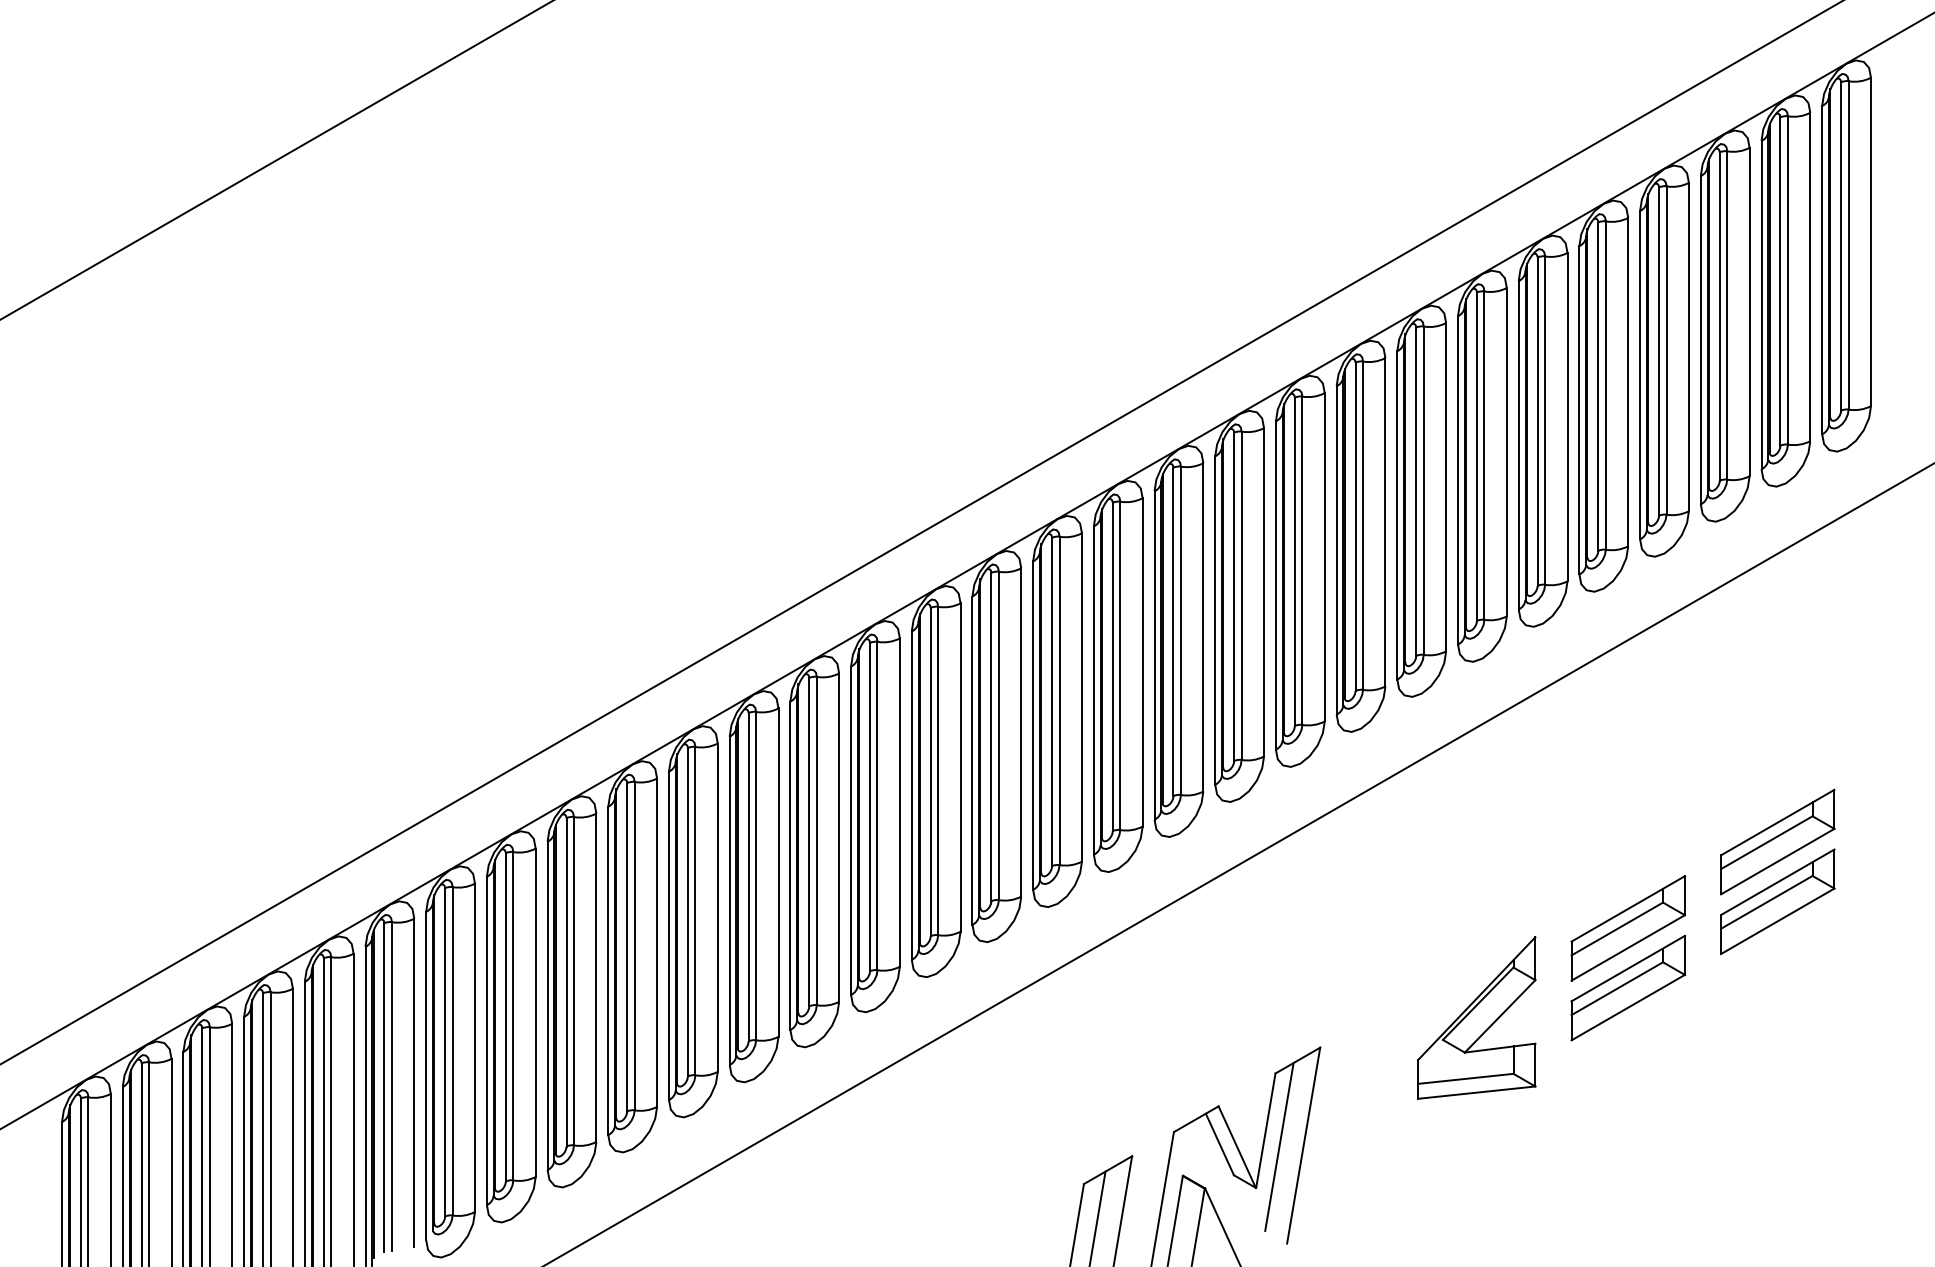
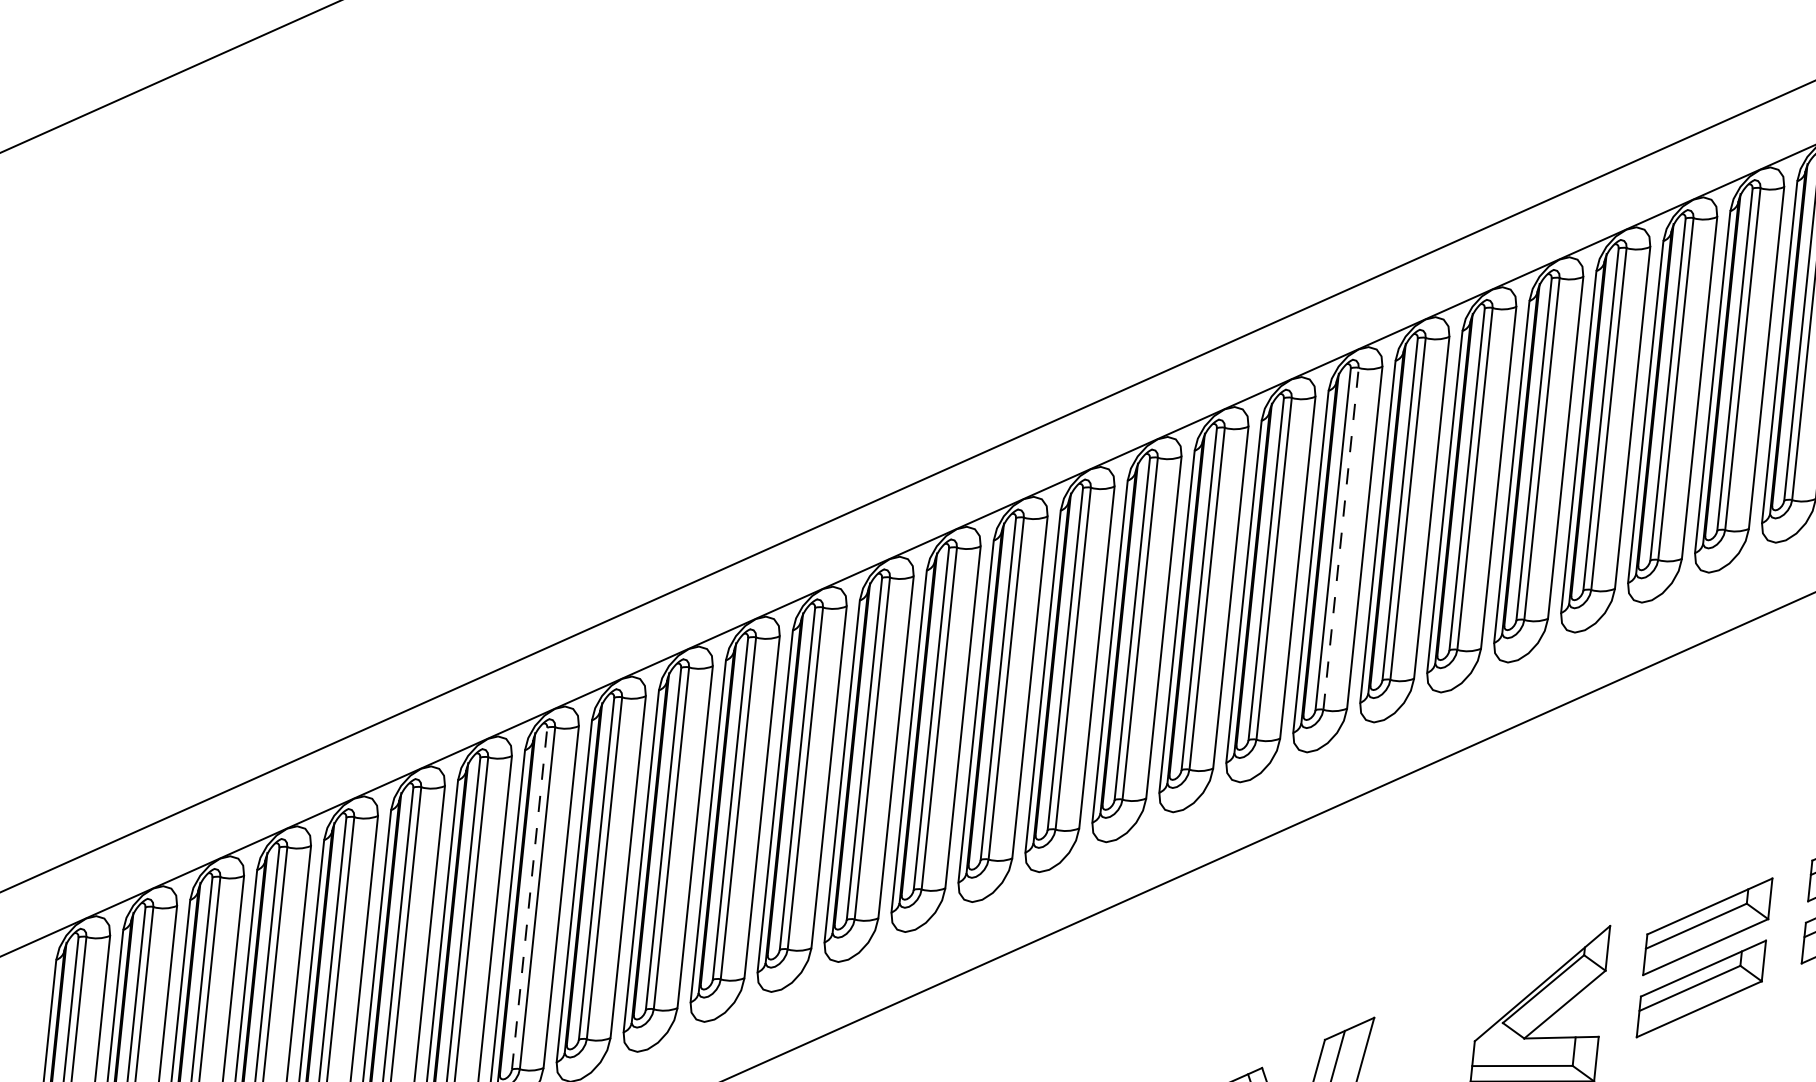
line: (1241, 595) -> (1340, 538), solid -> dashed
line: (505, 1016) -> (529, 897), solid -> dashed

